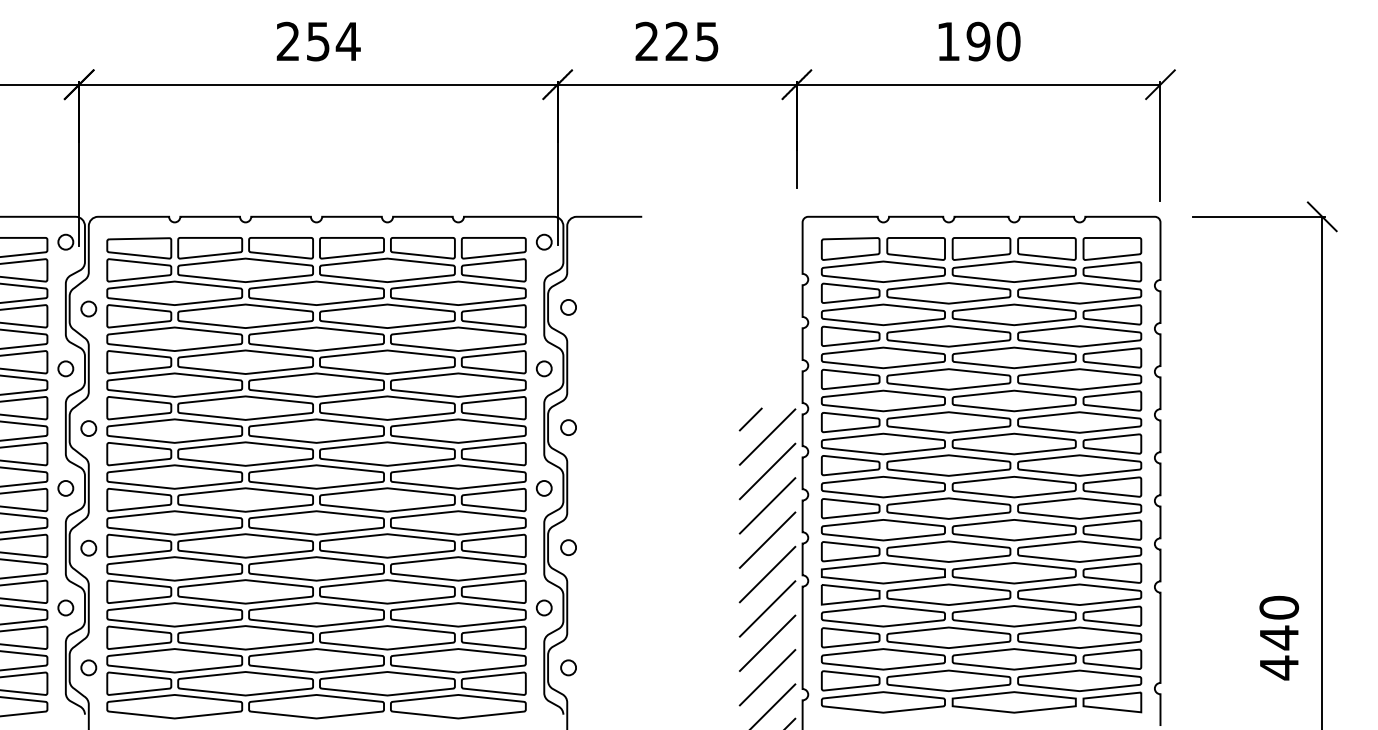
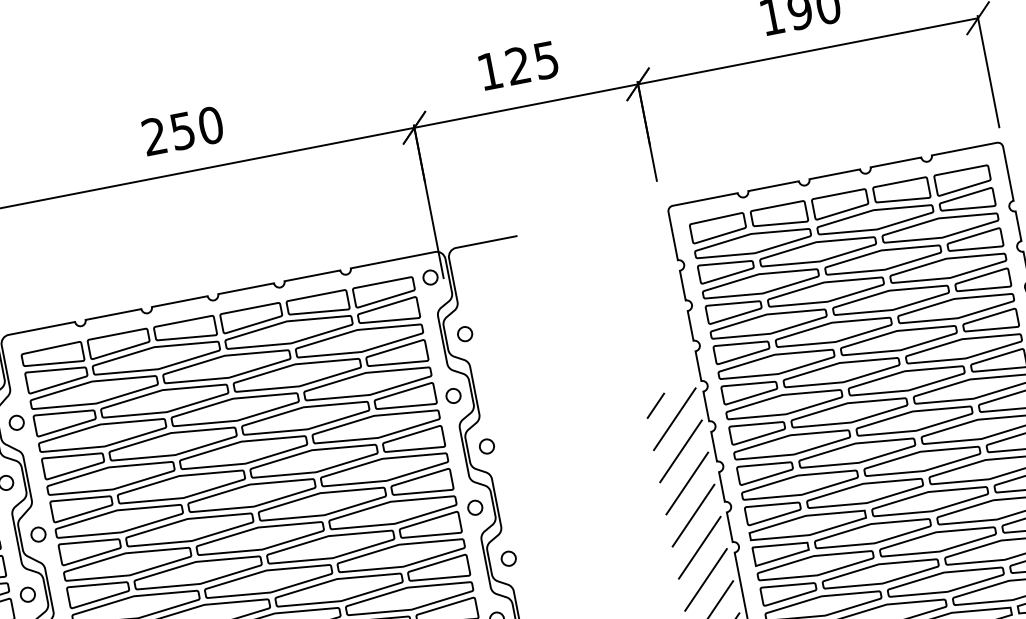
text: (646, 40) -> (489, 70), 225 -> 125
text: (347, 41) -> (210, 125), 254 -> 250

